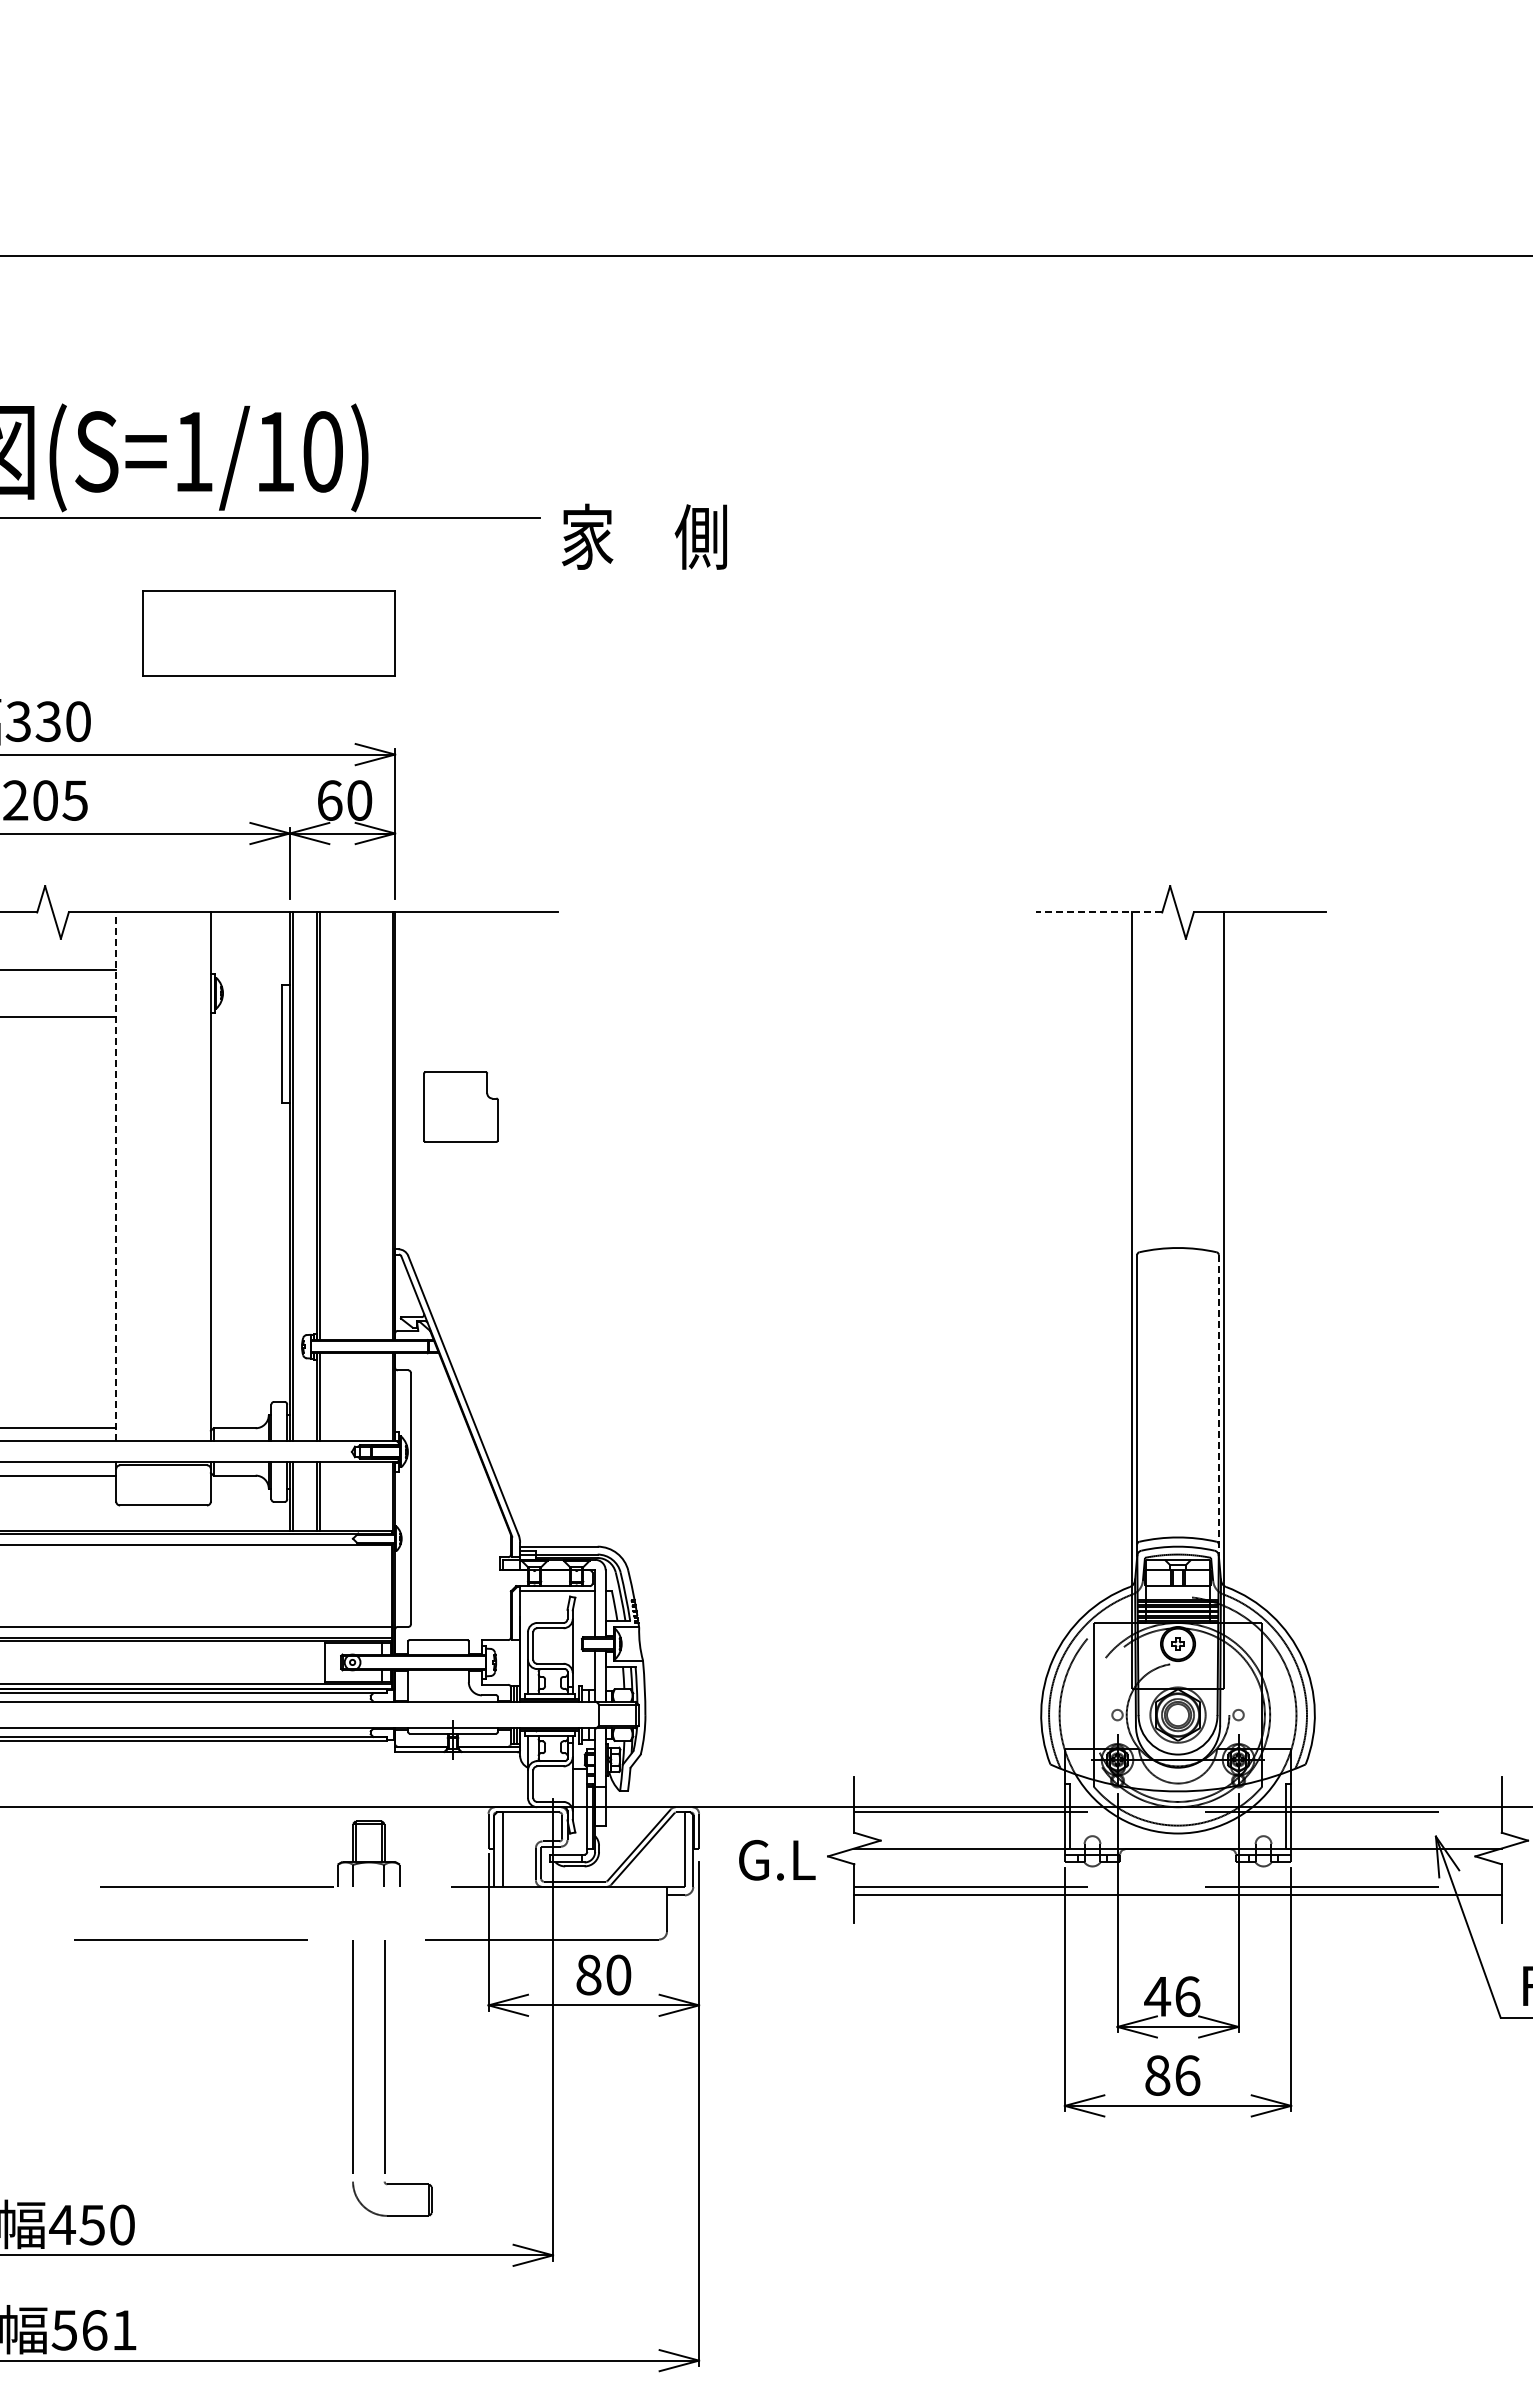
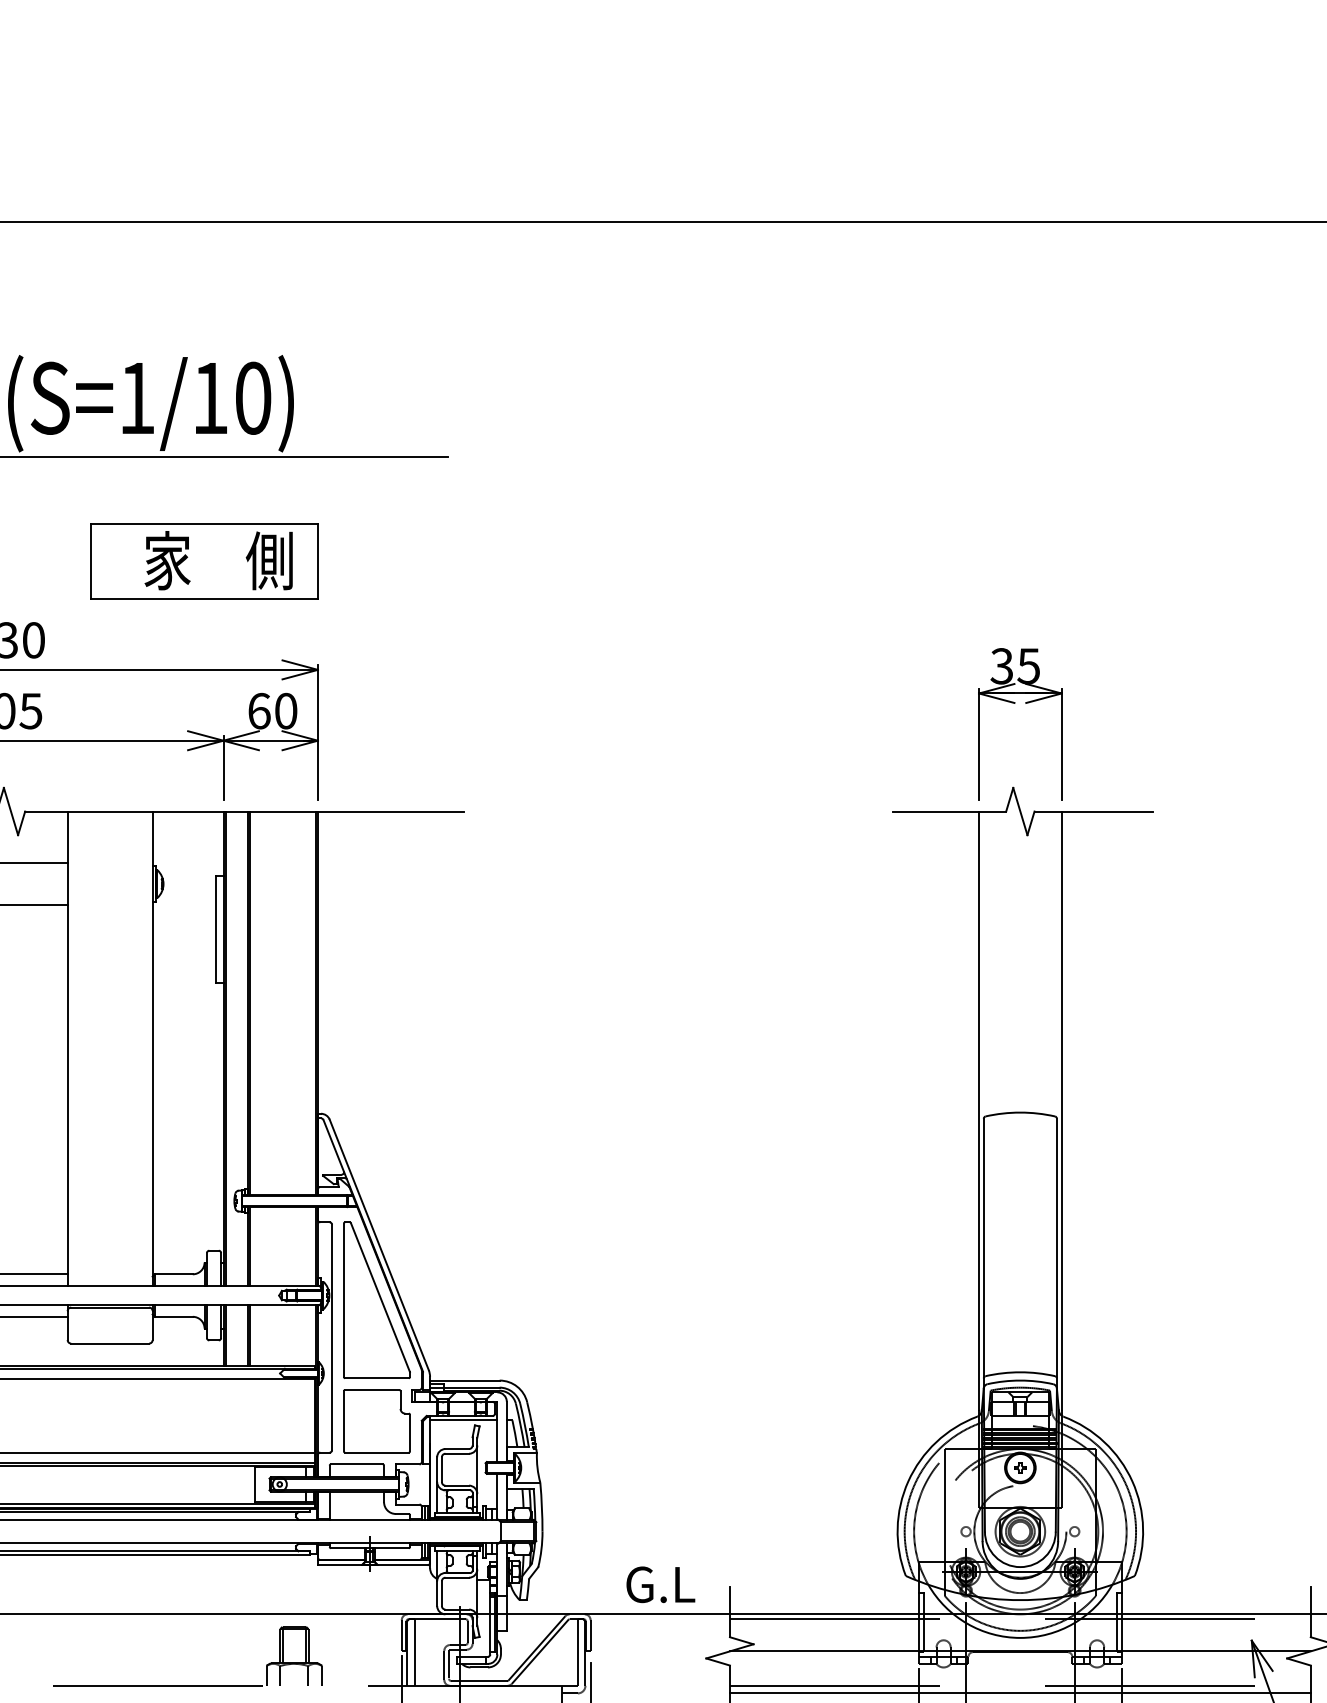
text: (644, 536) -> (218, 560), moved
part: (1172, 792) -> (1015, 703), added
line: (1098, 912) -> (949, 811), dashed -> solid
part: (460, 1106) -> (376, 1420), moved
line: (116, 1176) -> (67, 1048), dashed -> solid
line: (1218, 1405) -> (1056, 1253), dashed -> solid
part: (460, 1456) -> (376, 1299), added
text: (777, 1860) -> (661, 1584), moved

